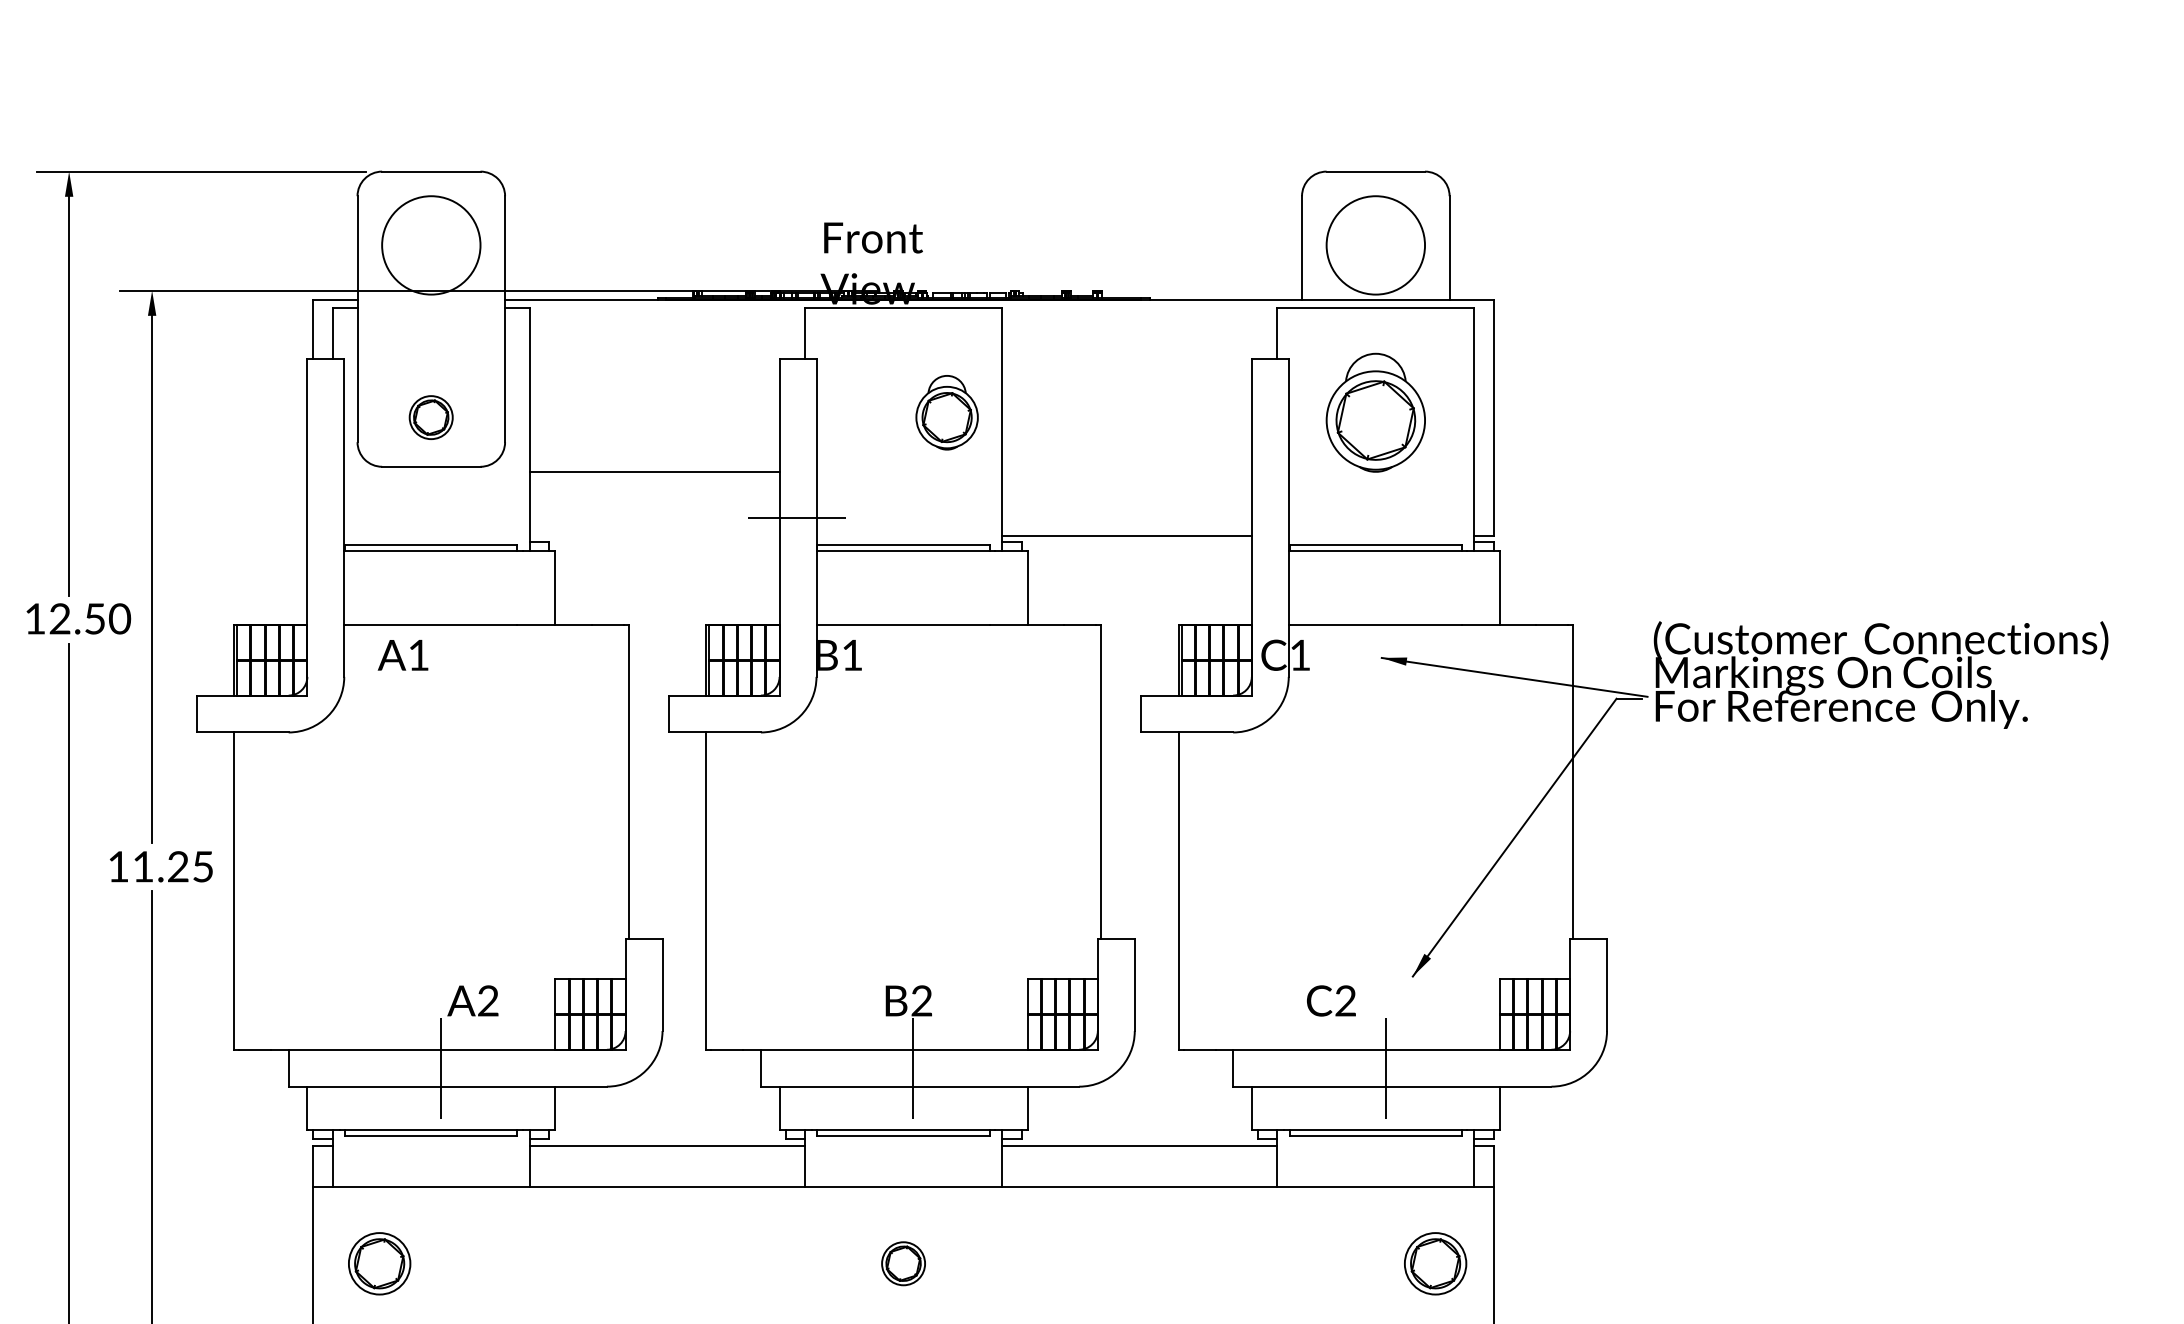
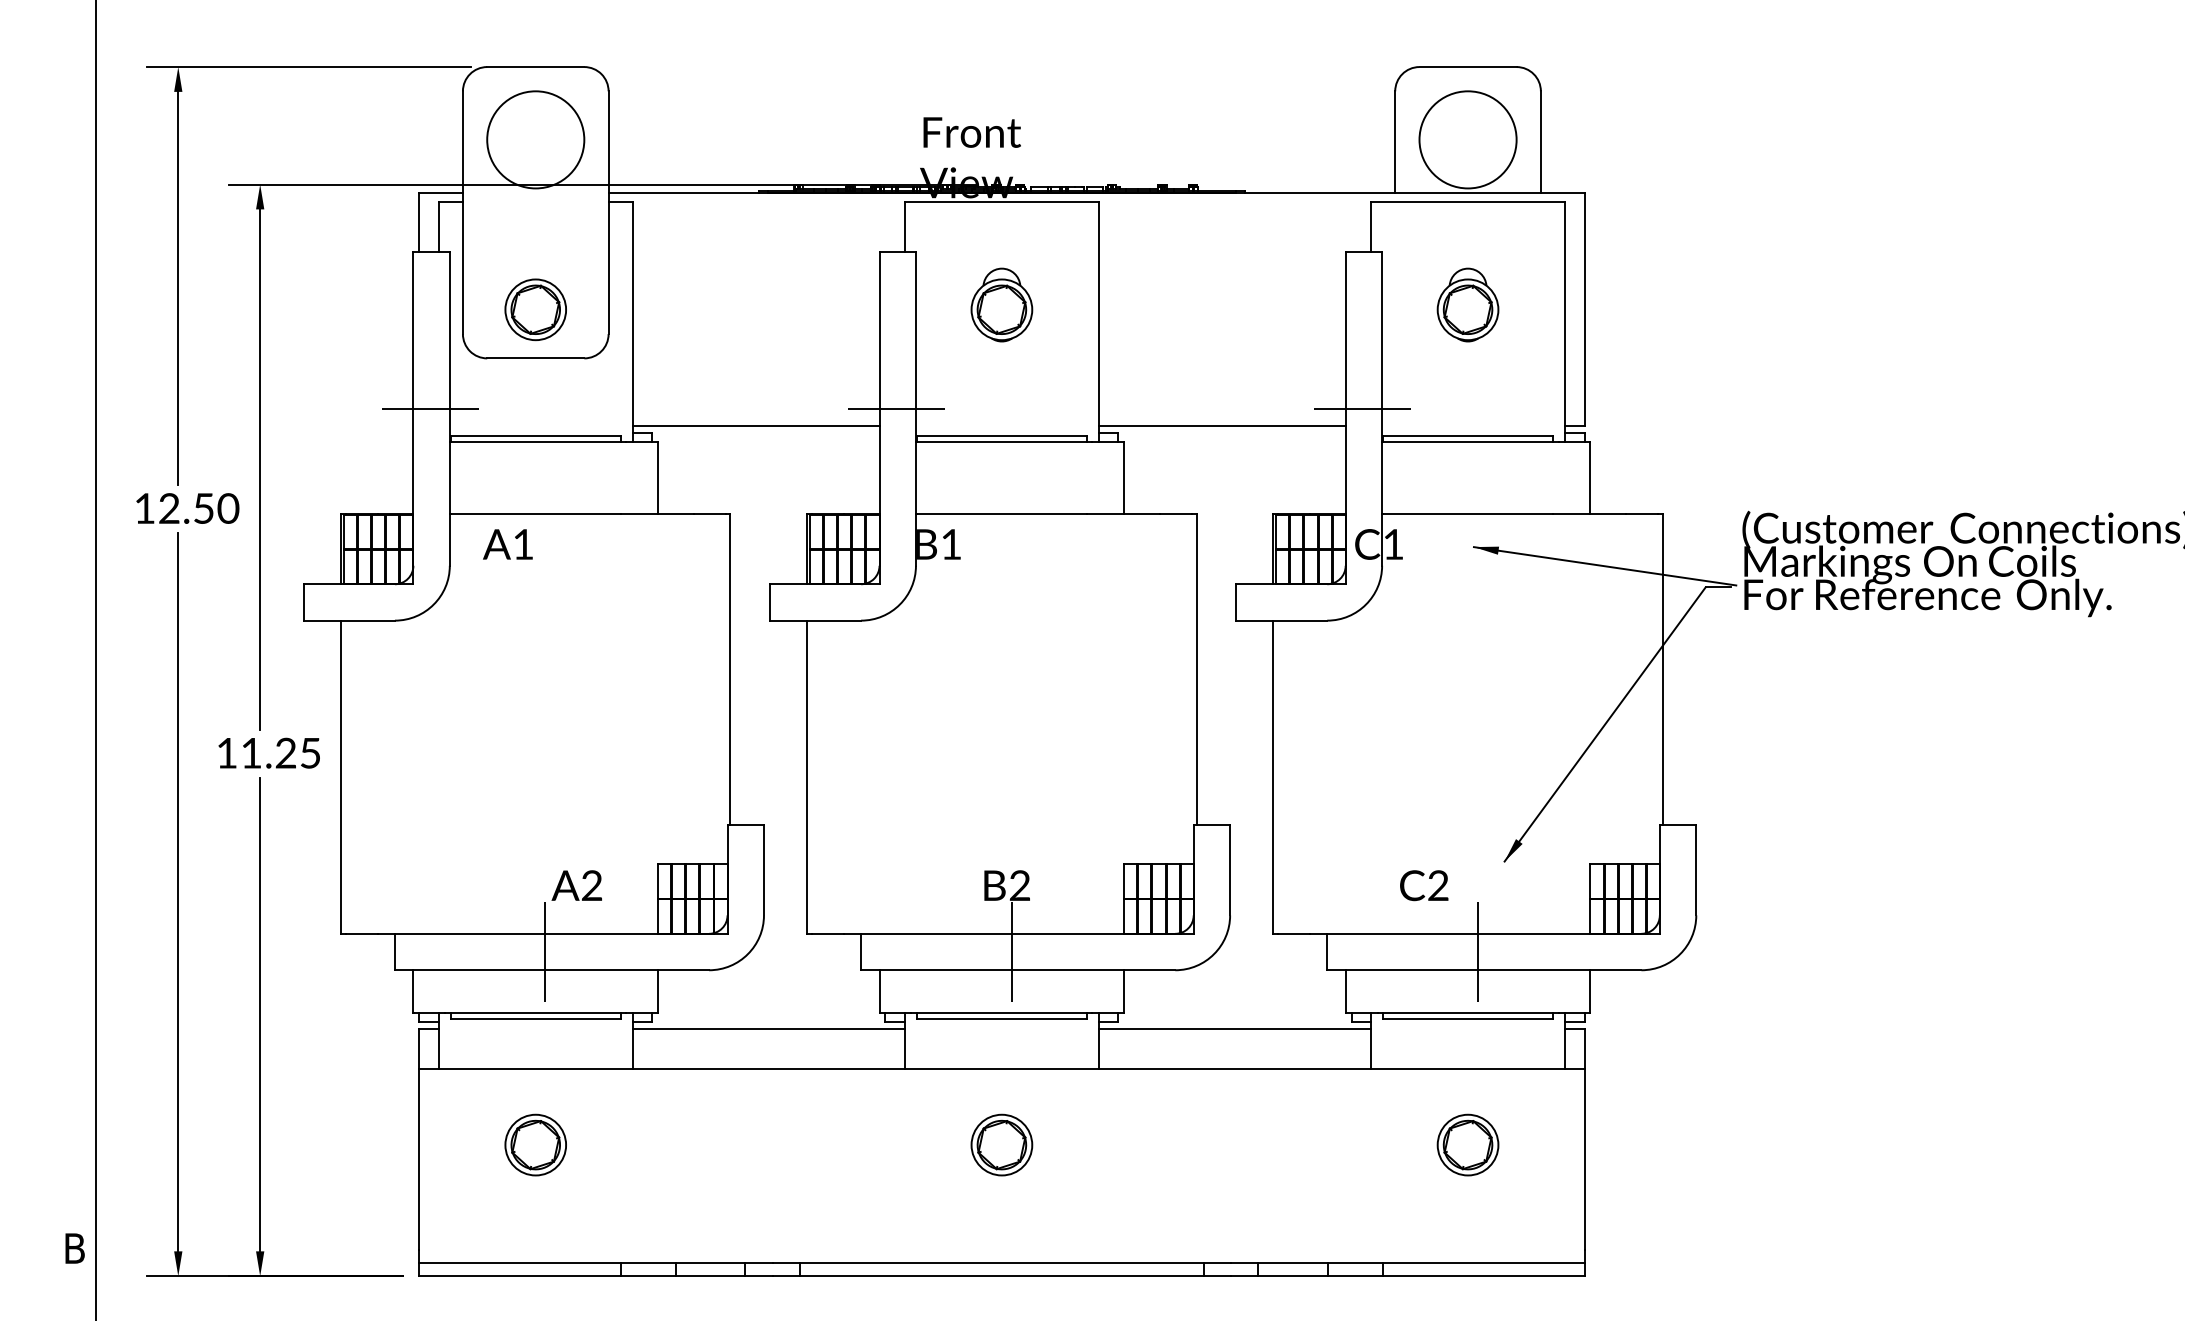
part: (946, 412) -> (1001, 304), moved
part: (1375, 412) -> (1467, 304), size x0.62
part: (431, 417) -> (535, 309), size x1.43
line: (653, 471) -> (755, 426), moved
line: (324, 518) -> (430, 409), added
line: (1268, 518) -> (1362, 409), added
part: (379, 1263) -> (535, 1144), moved
part: (903, 1263) -> (1001, 1144), size x1.43
part: (1435, 1263) -> (1467, 1144), moved

